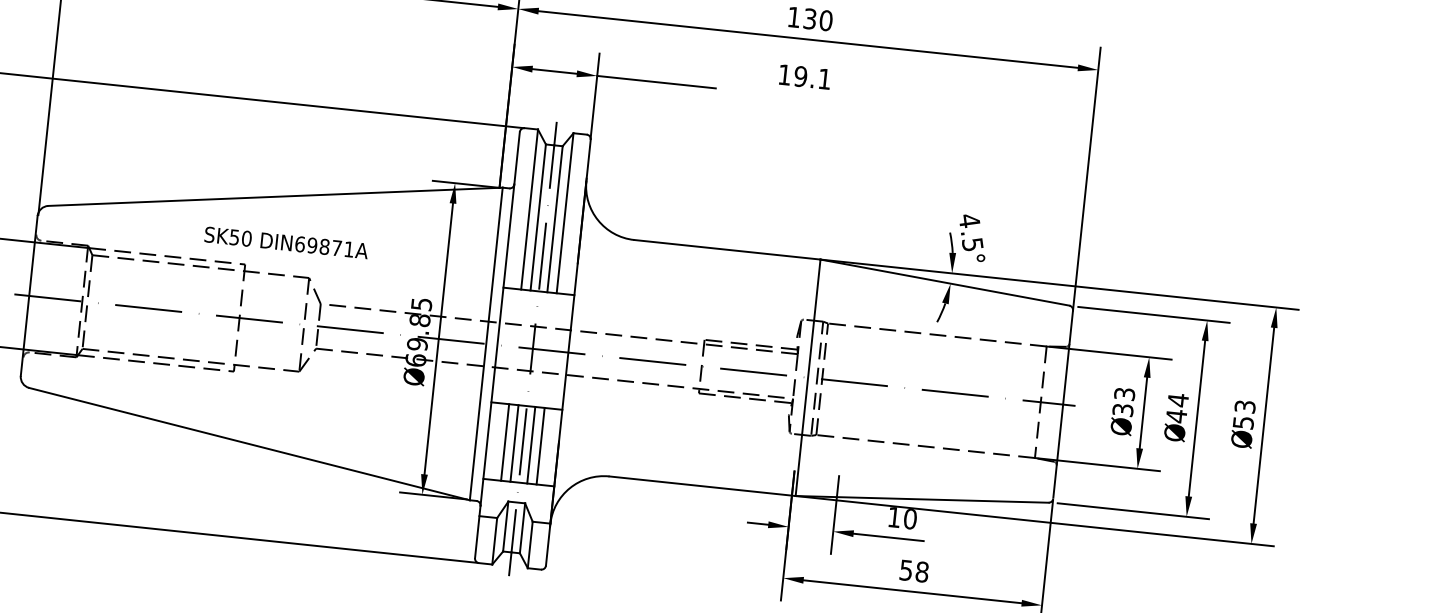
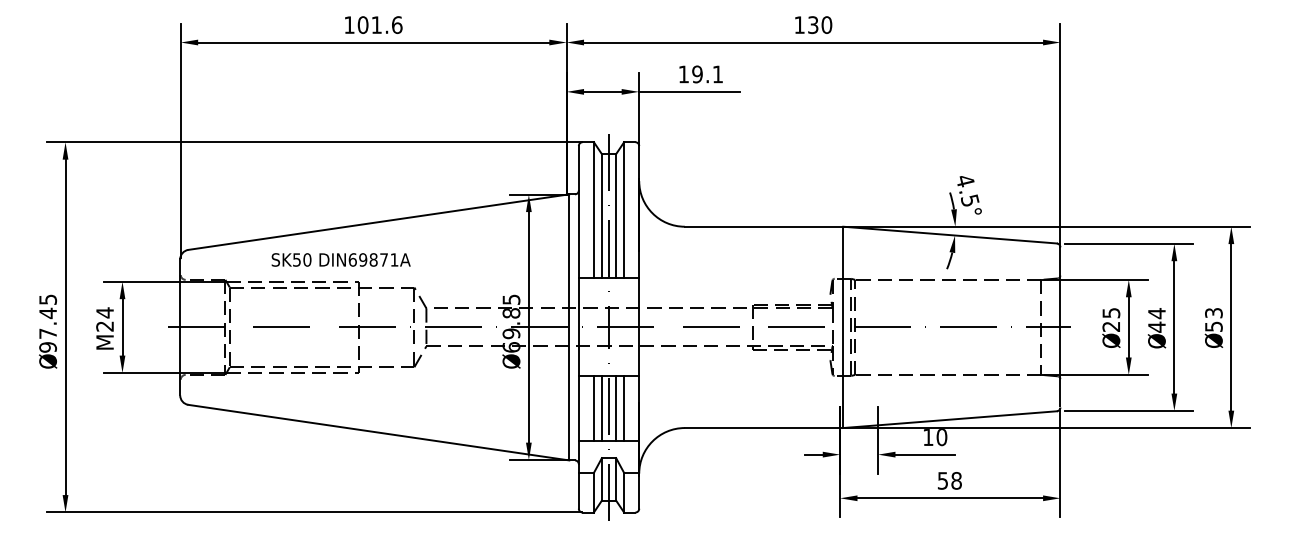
text: (804, 77) -> (700, 74), moved
text: (285, 242) -> (340, 259), moved
text: (1124, 401) -> (1111, 319), 33 -> 25

